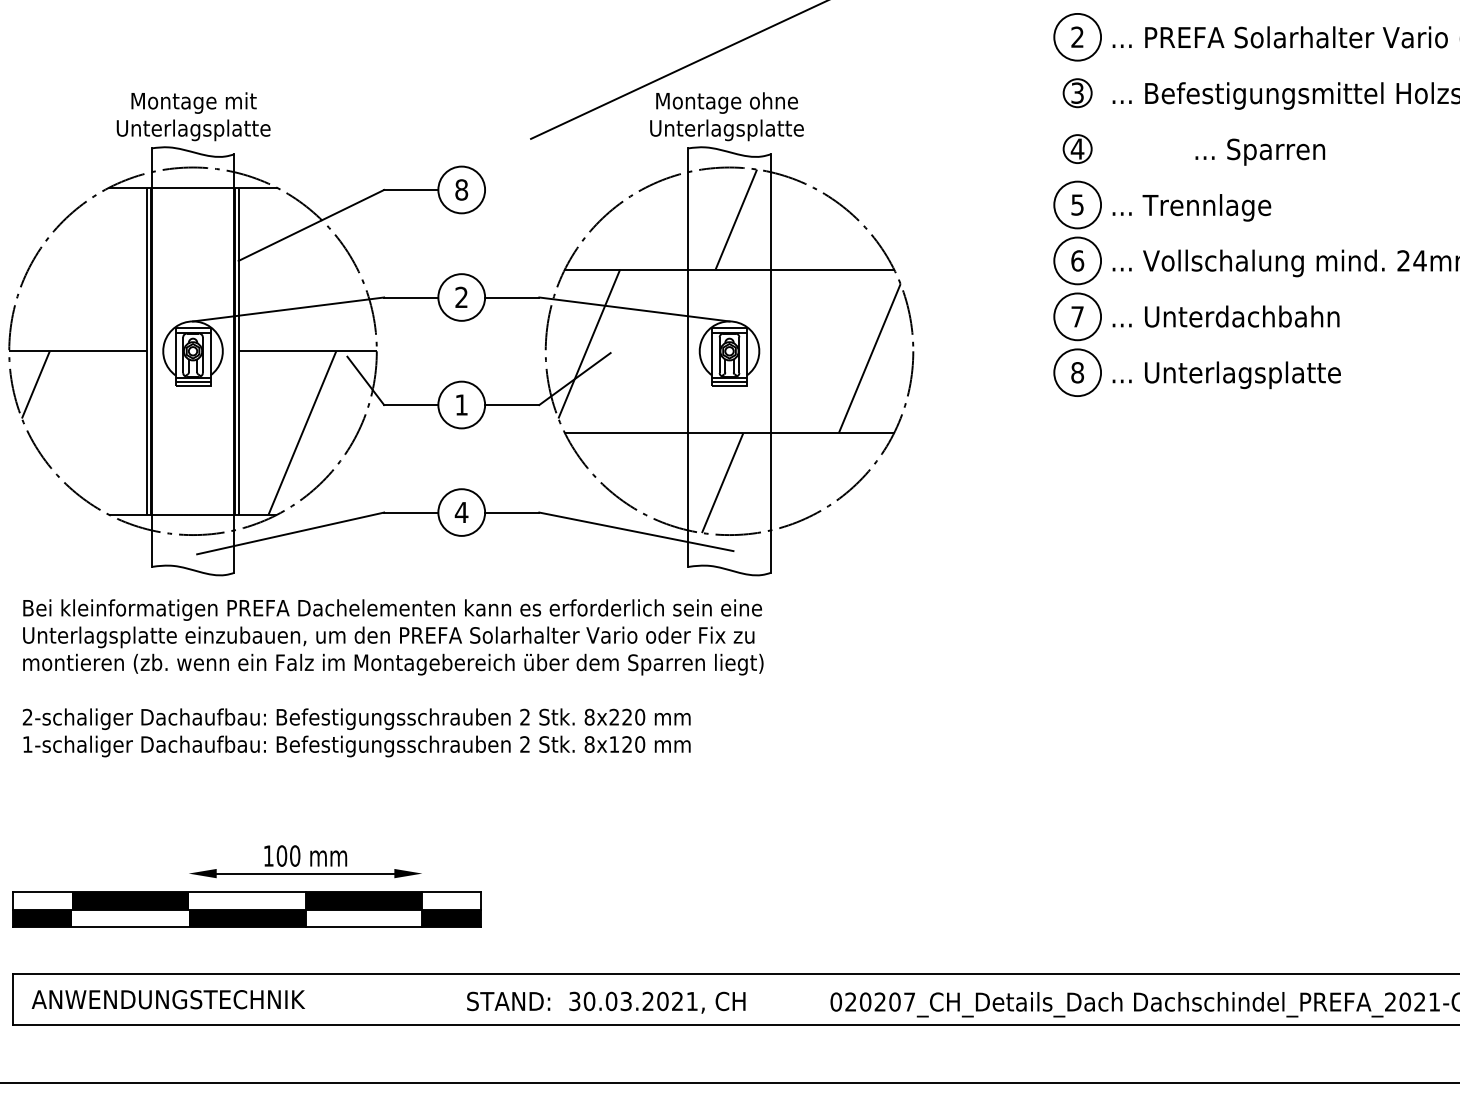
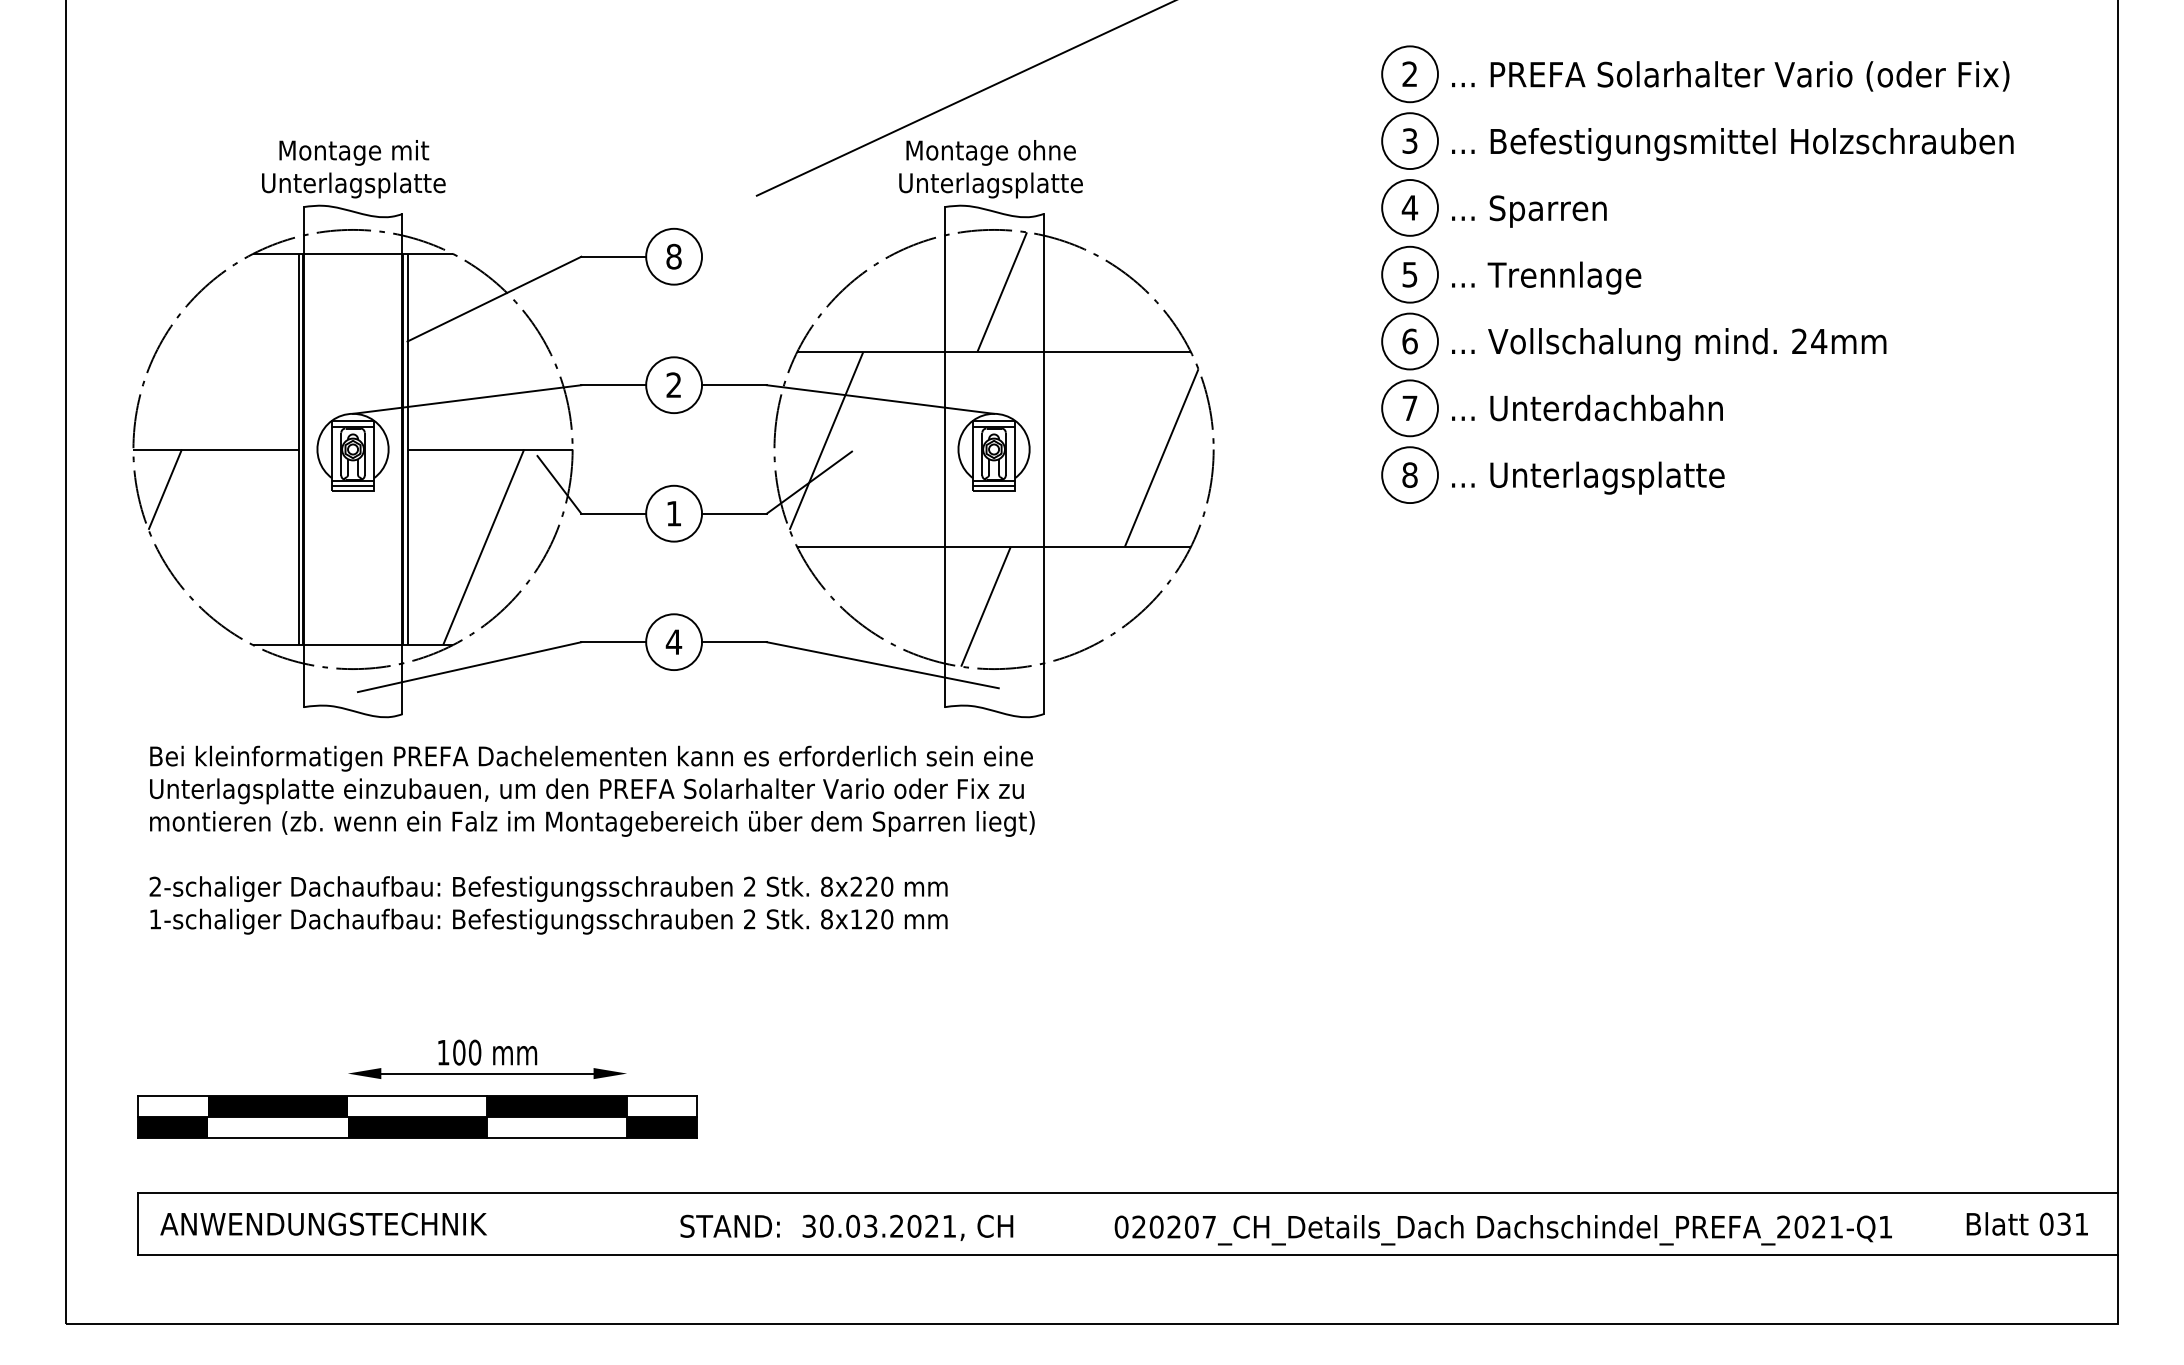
circle: (1077, 93) -> (1409, 141), size x1.67
circle: (1077, 148) -> (1409, 207), size x1.67
text: (1260, 152) -> (1529, 211), moved

